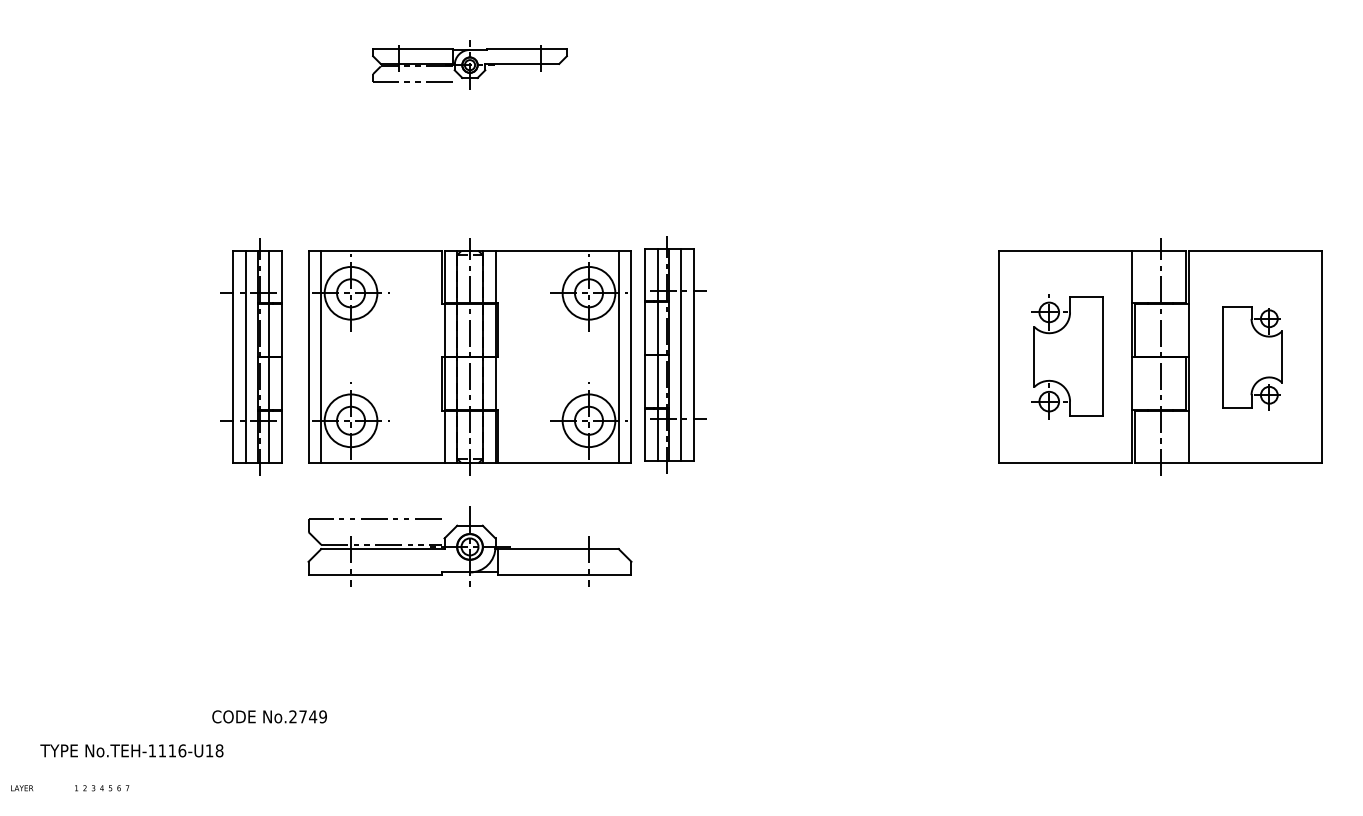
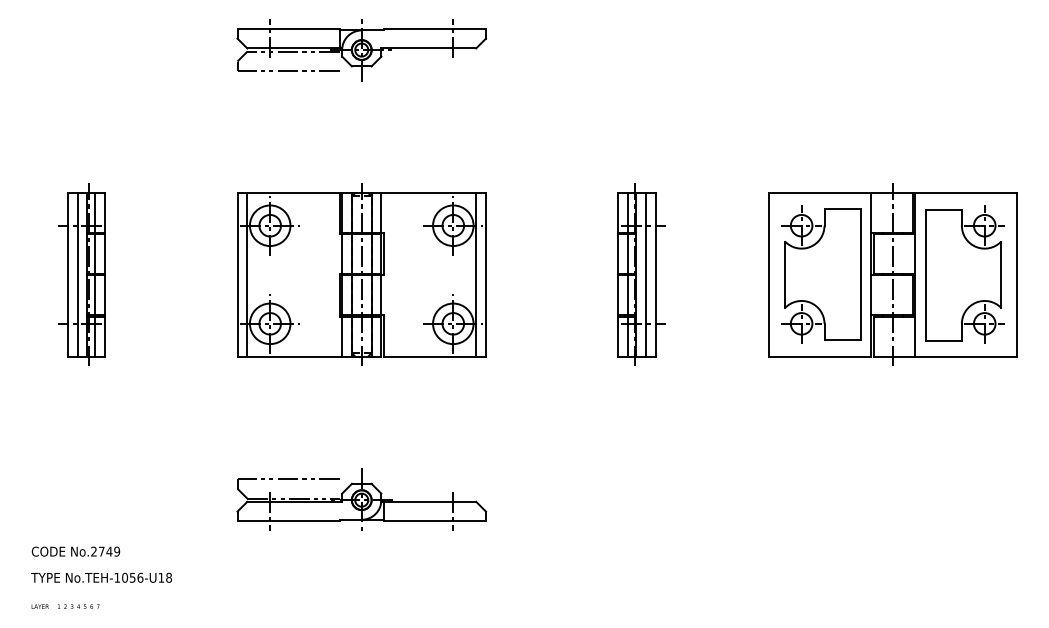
part: (469, 65) -> (361, 50), size x1.67
part: (675, 354) -> (641, 274), moved
part: (251, 356) -> (82, 274), moved
part: (1066, 356) -> (820, 274), size x1.43
part: (1253, 356) -> (964, 274), size x1.67
part: (469, 546) -> (361, 499), moved
text: (269, 716) -> (75, 551), moved
text: (166, 750) -> (128, 577), No.TEH-1116-U18 -> No.TEH-1056-U18
text: (22, 788) -> (40, 606), moved

